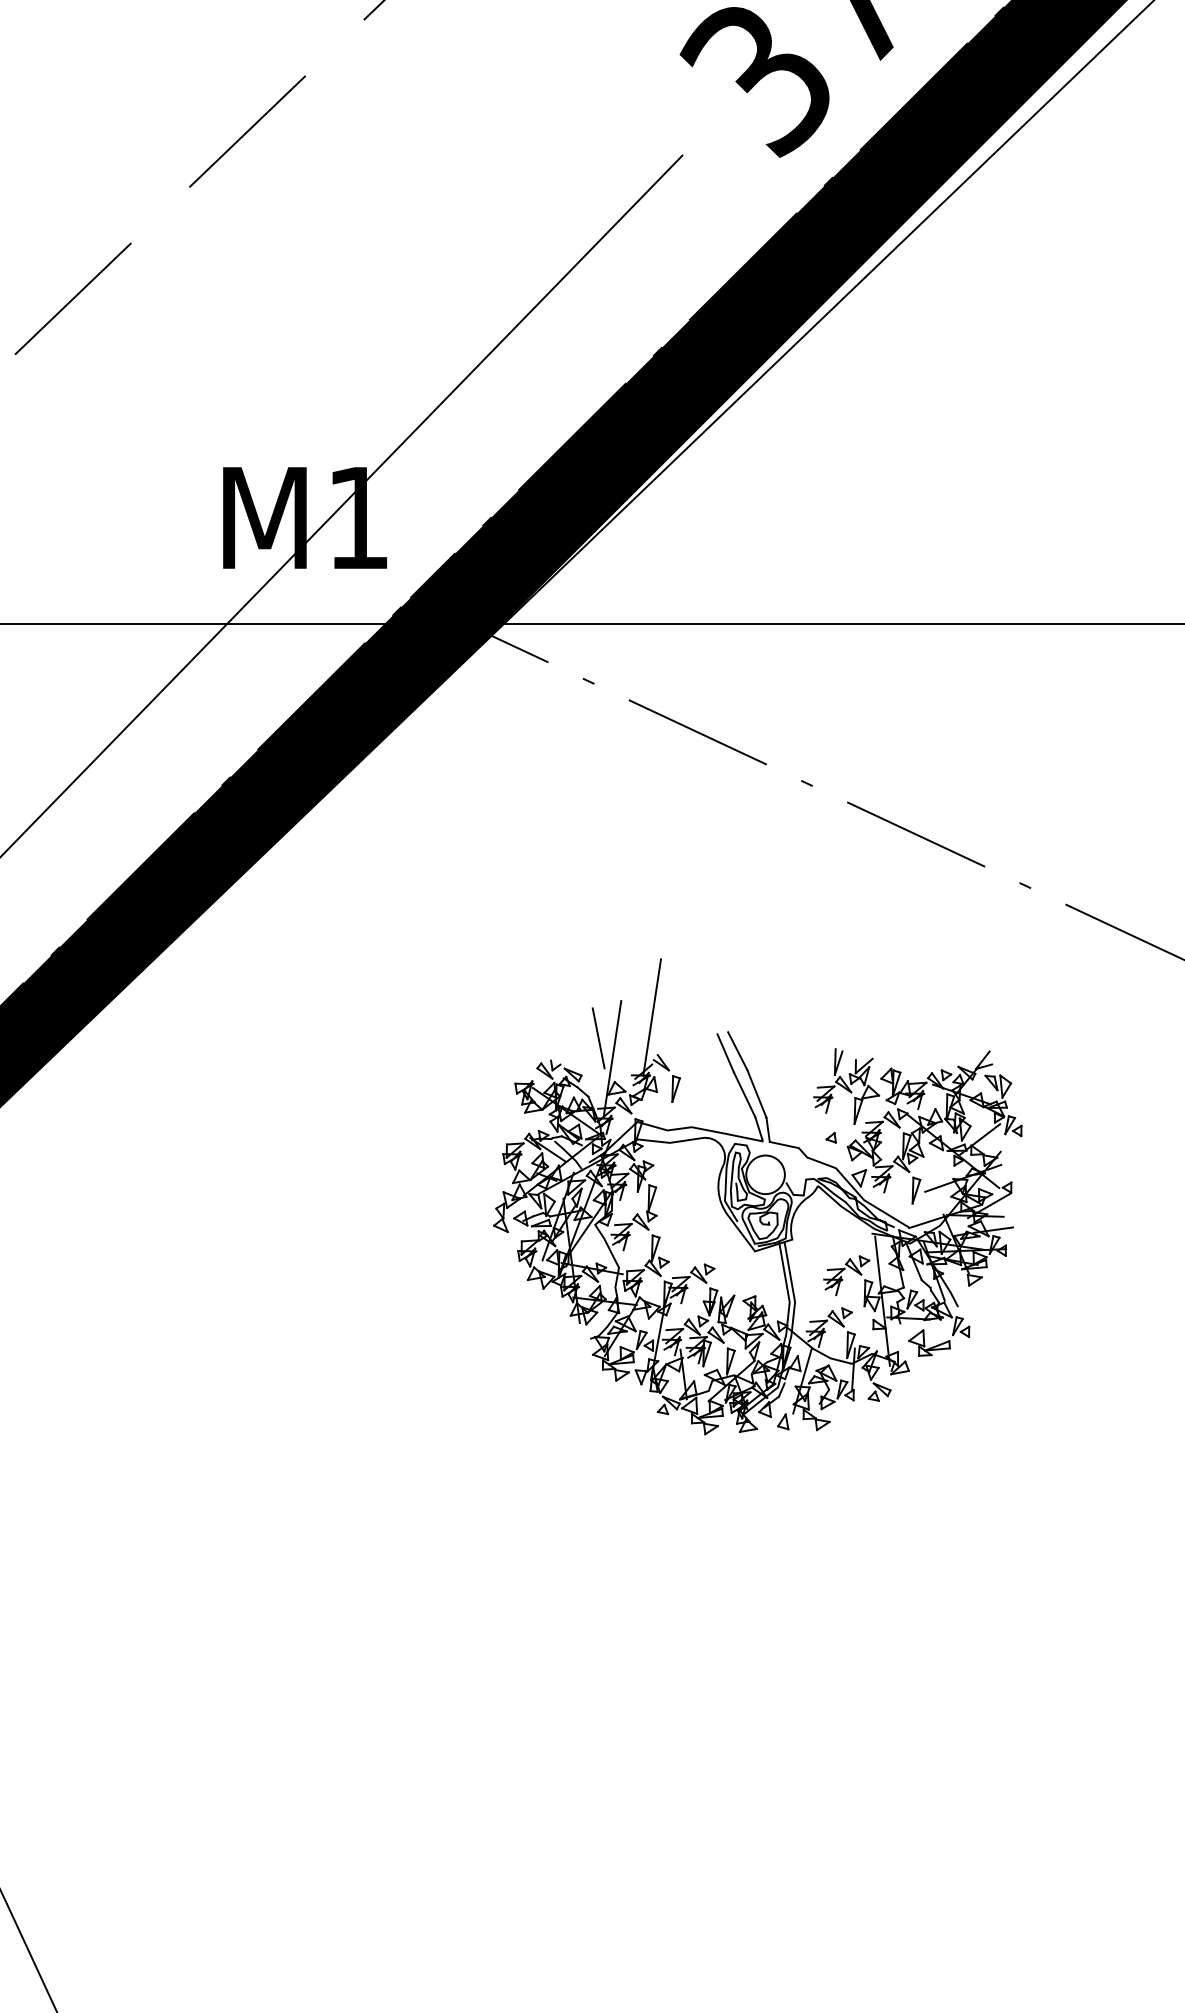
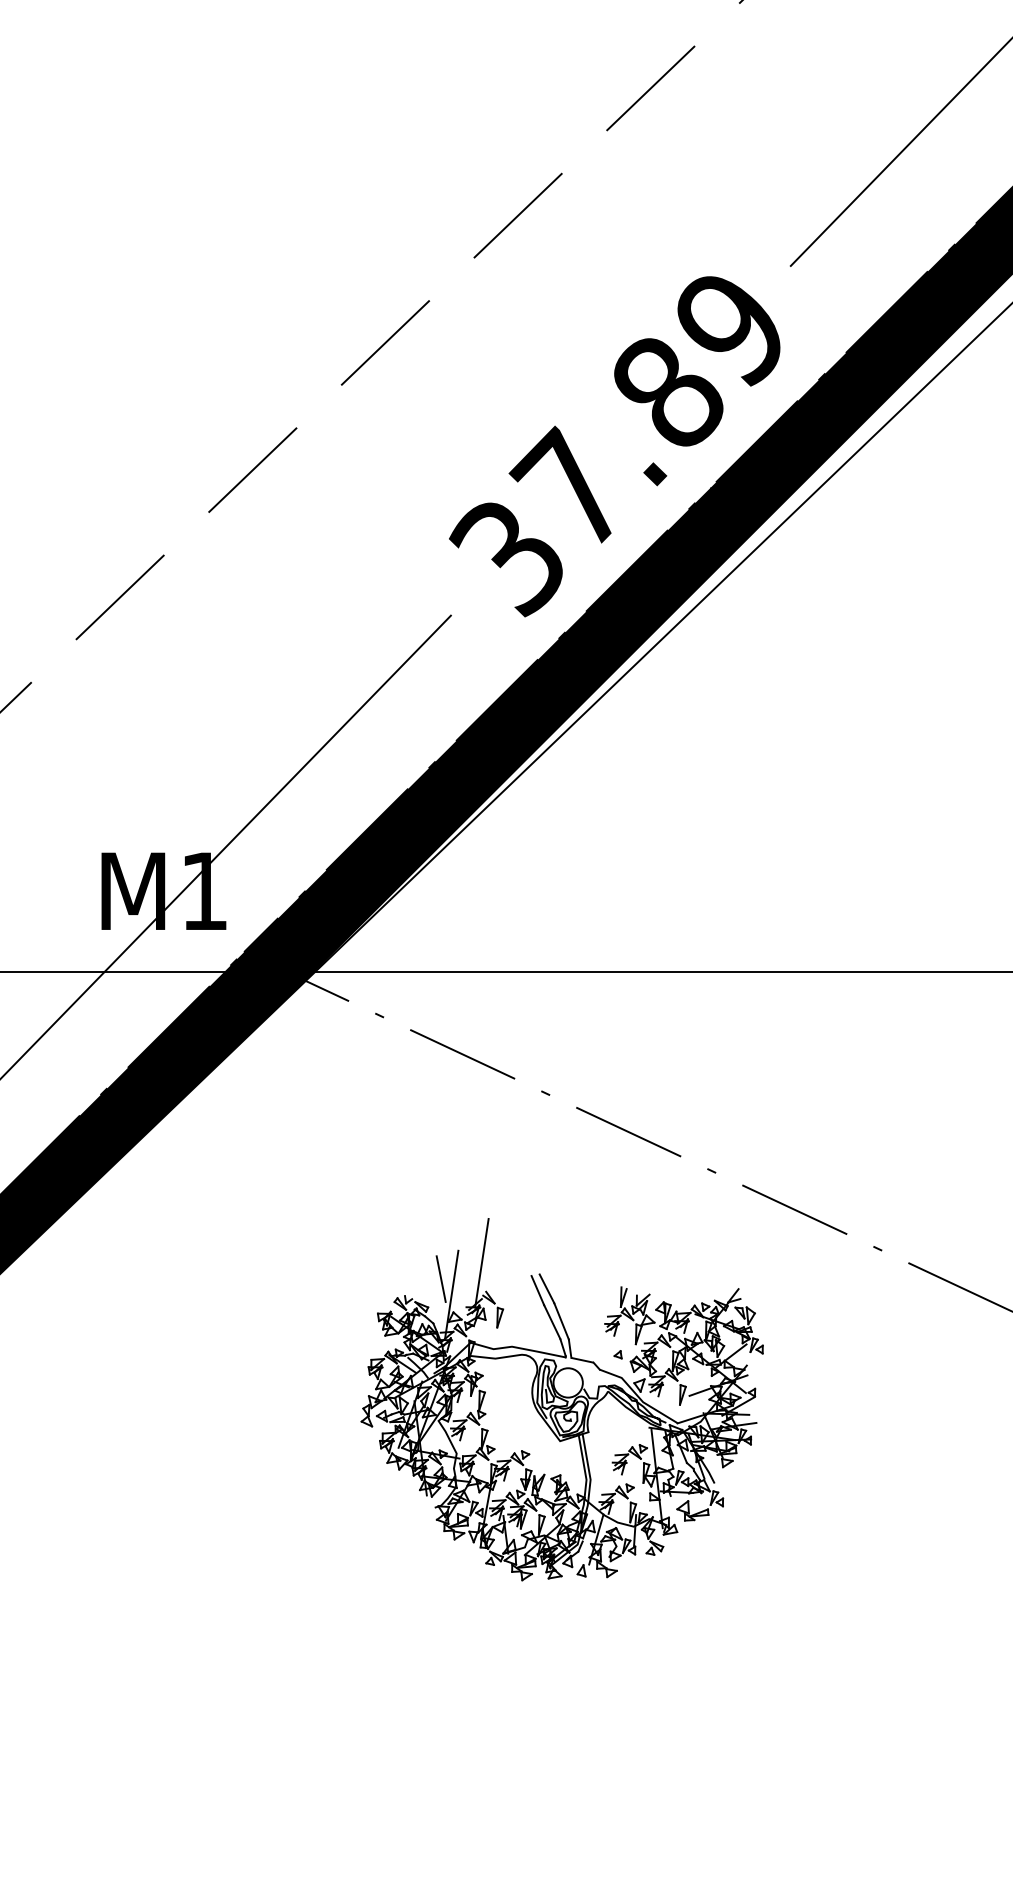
part: (756, 1196) -> (561, 1399), moved

